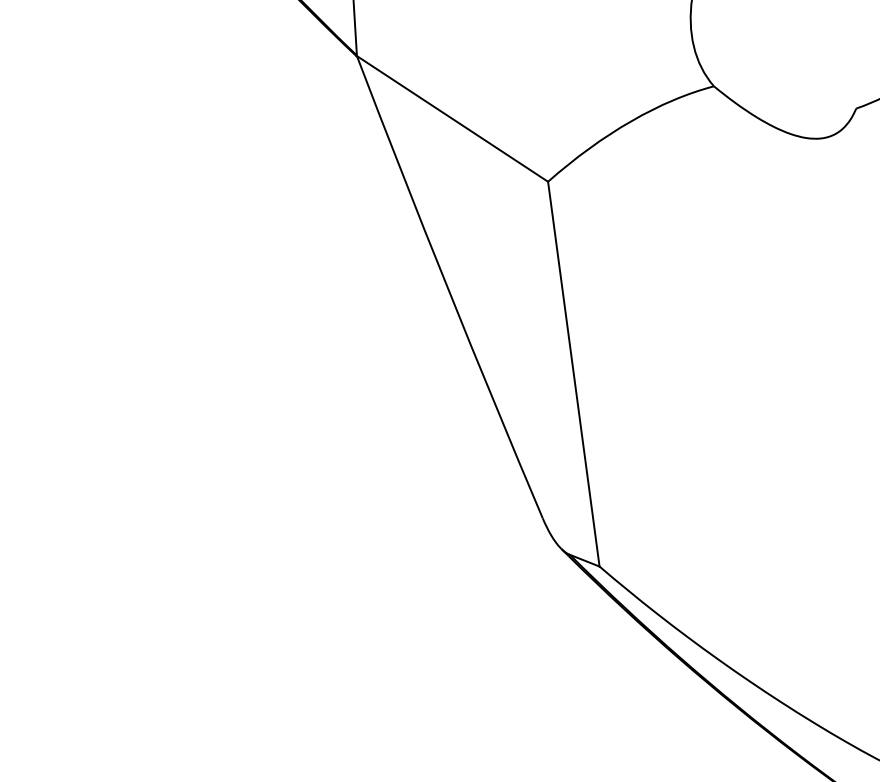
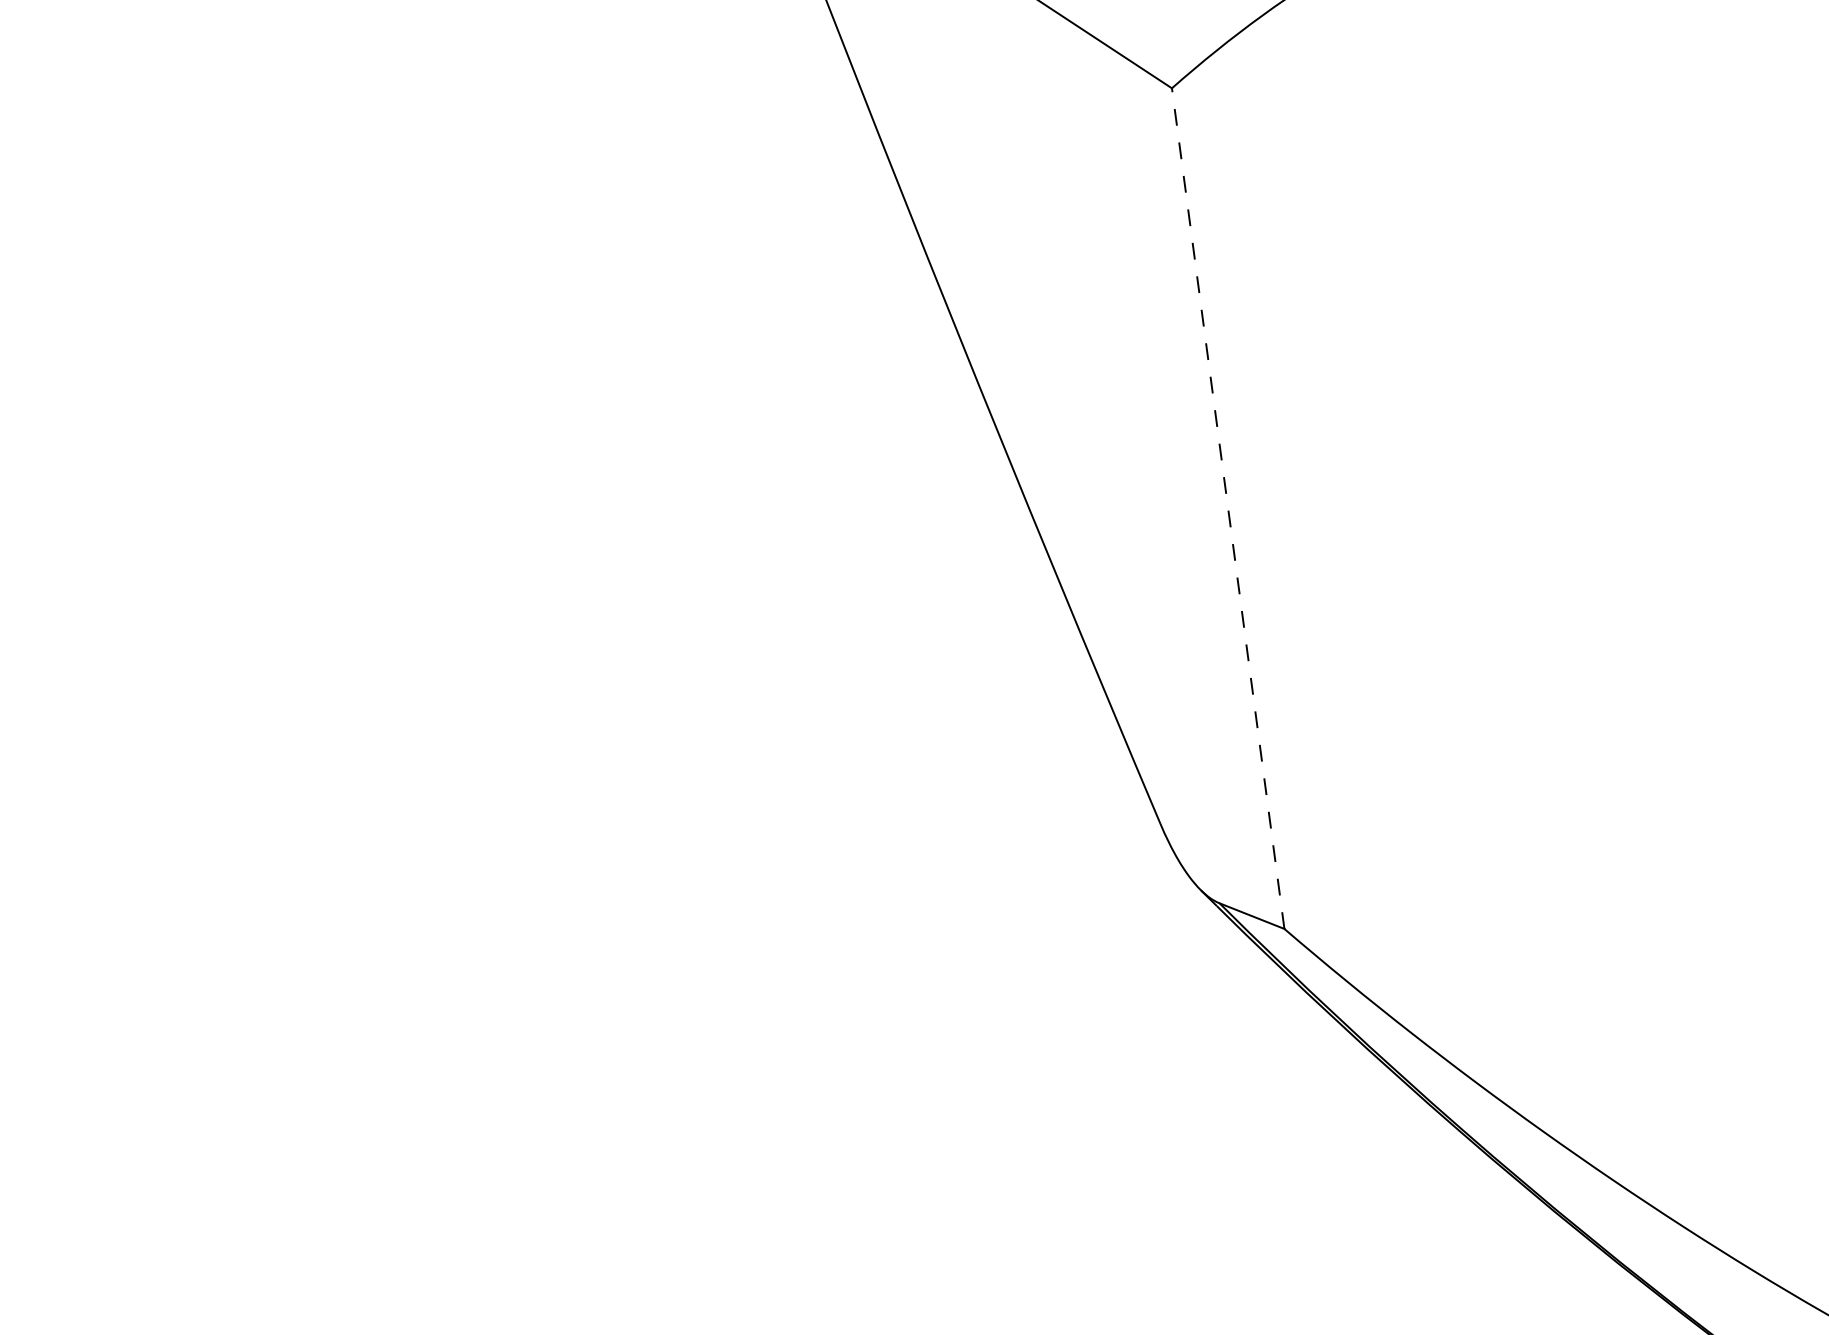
line: (573, 373) -> (1227, 507), solid -> dashed

